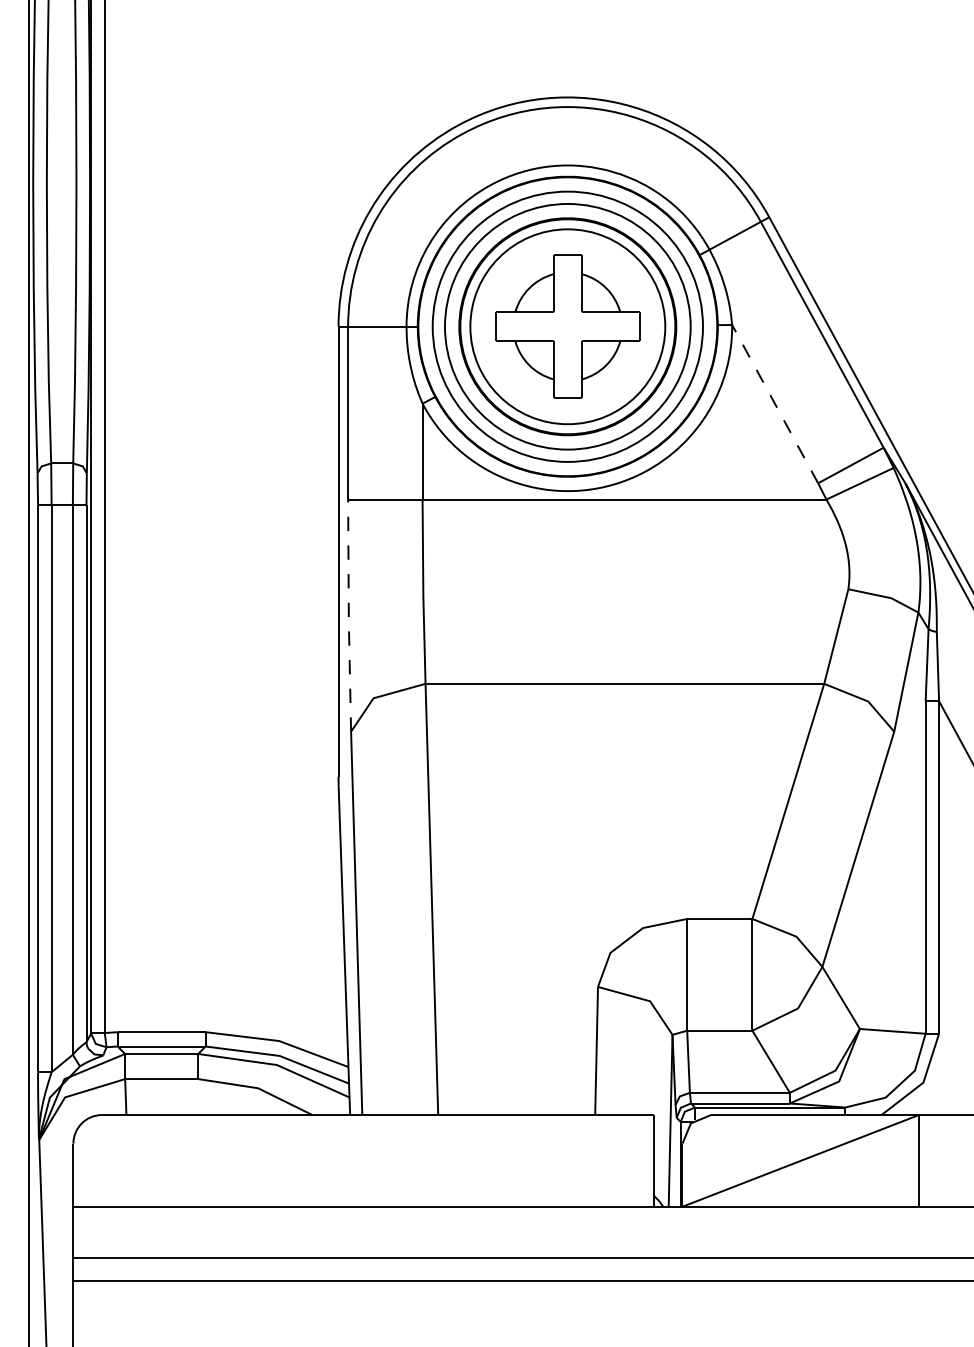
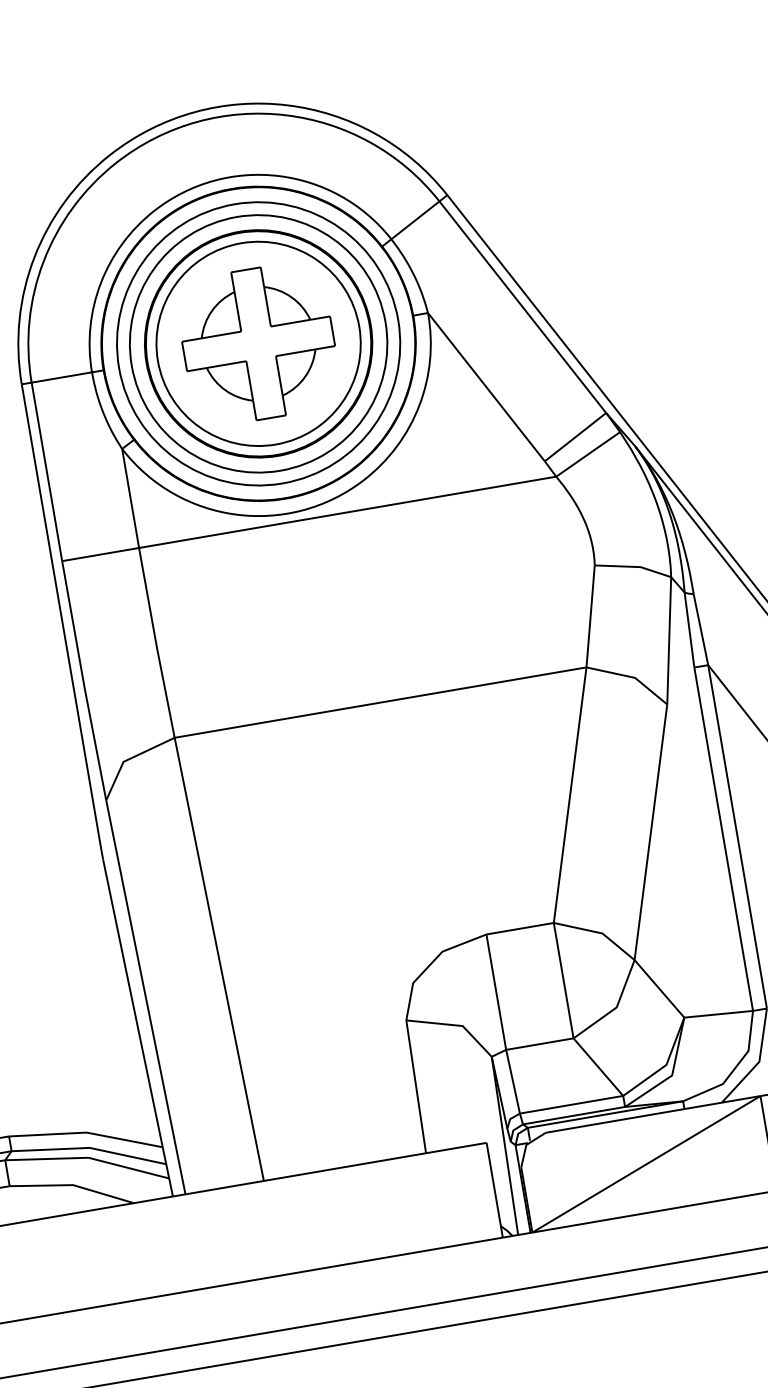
line: (774, 403) -> (485, 386), dashed -> solid
line: (348, 616) -> (83, 681), dashed -> solid

